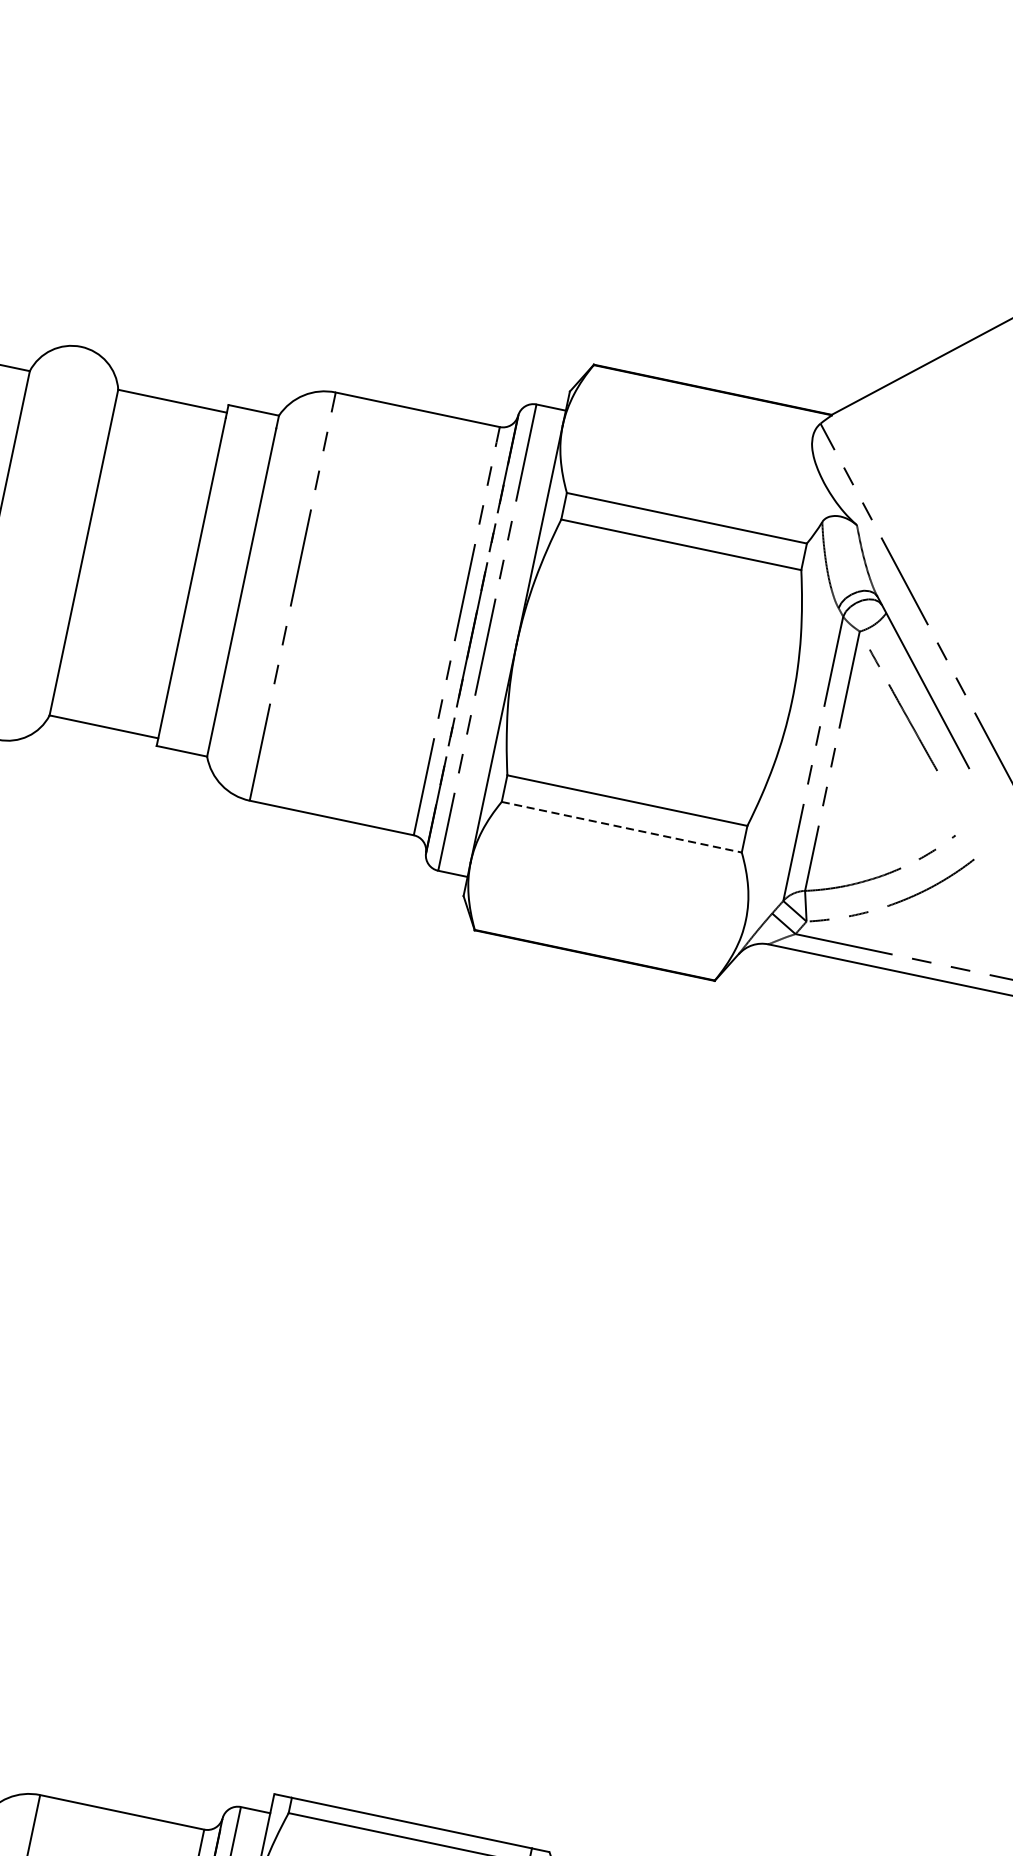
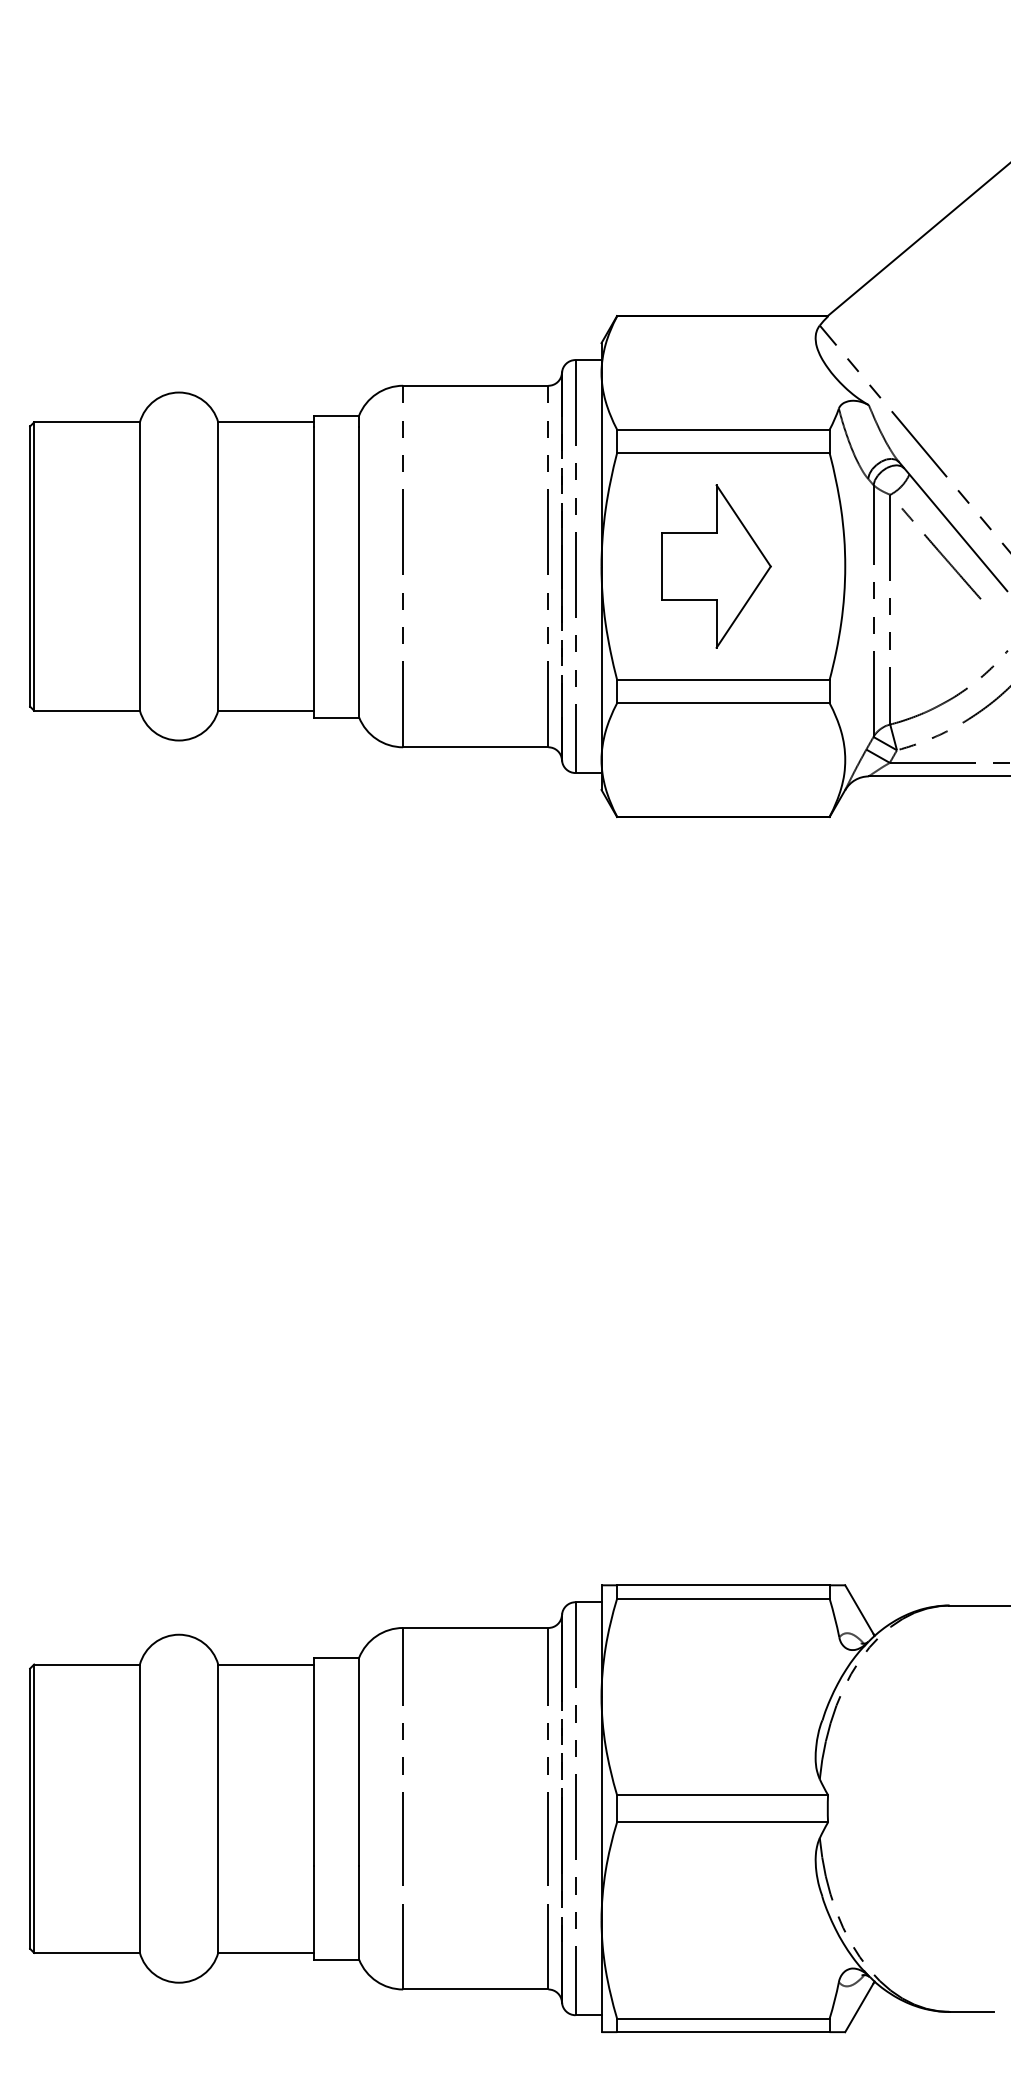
part: (646, 671) -> (716, 566), added
line: (621, 827) -> (723, 703), dashed -> solid

